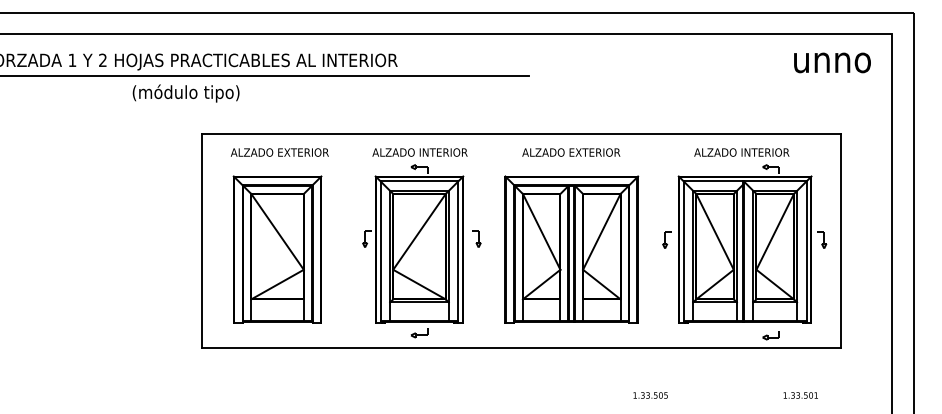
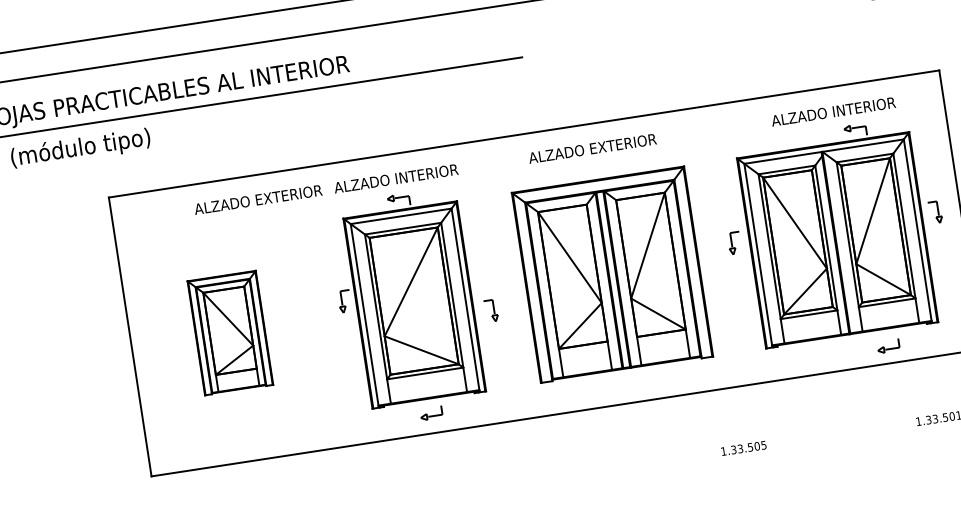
text: (279, 152) -> (257, 199), moved
text: (741, 152) -> (833, 111), moved
part: (476, 238) -> (491, 310), moved
part: (277, 249) -> (230, 332), size x0.6

